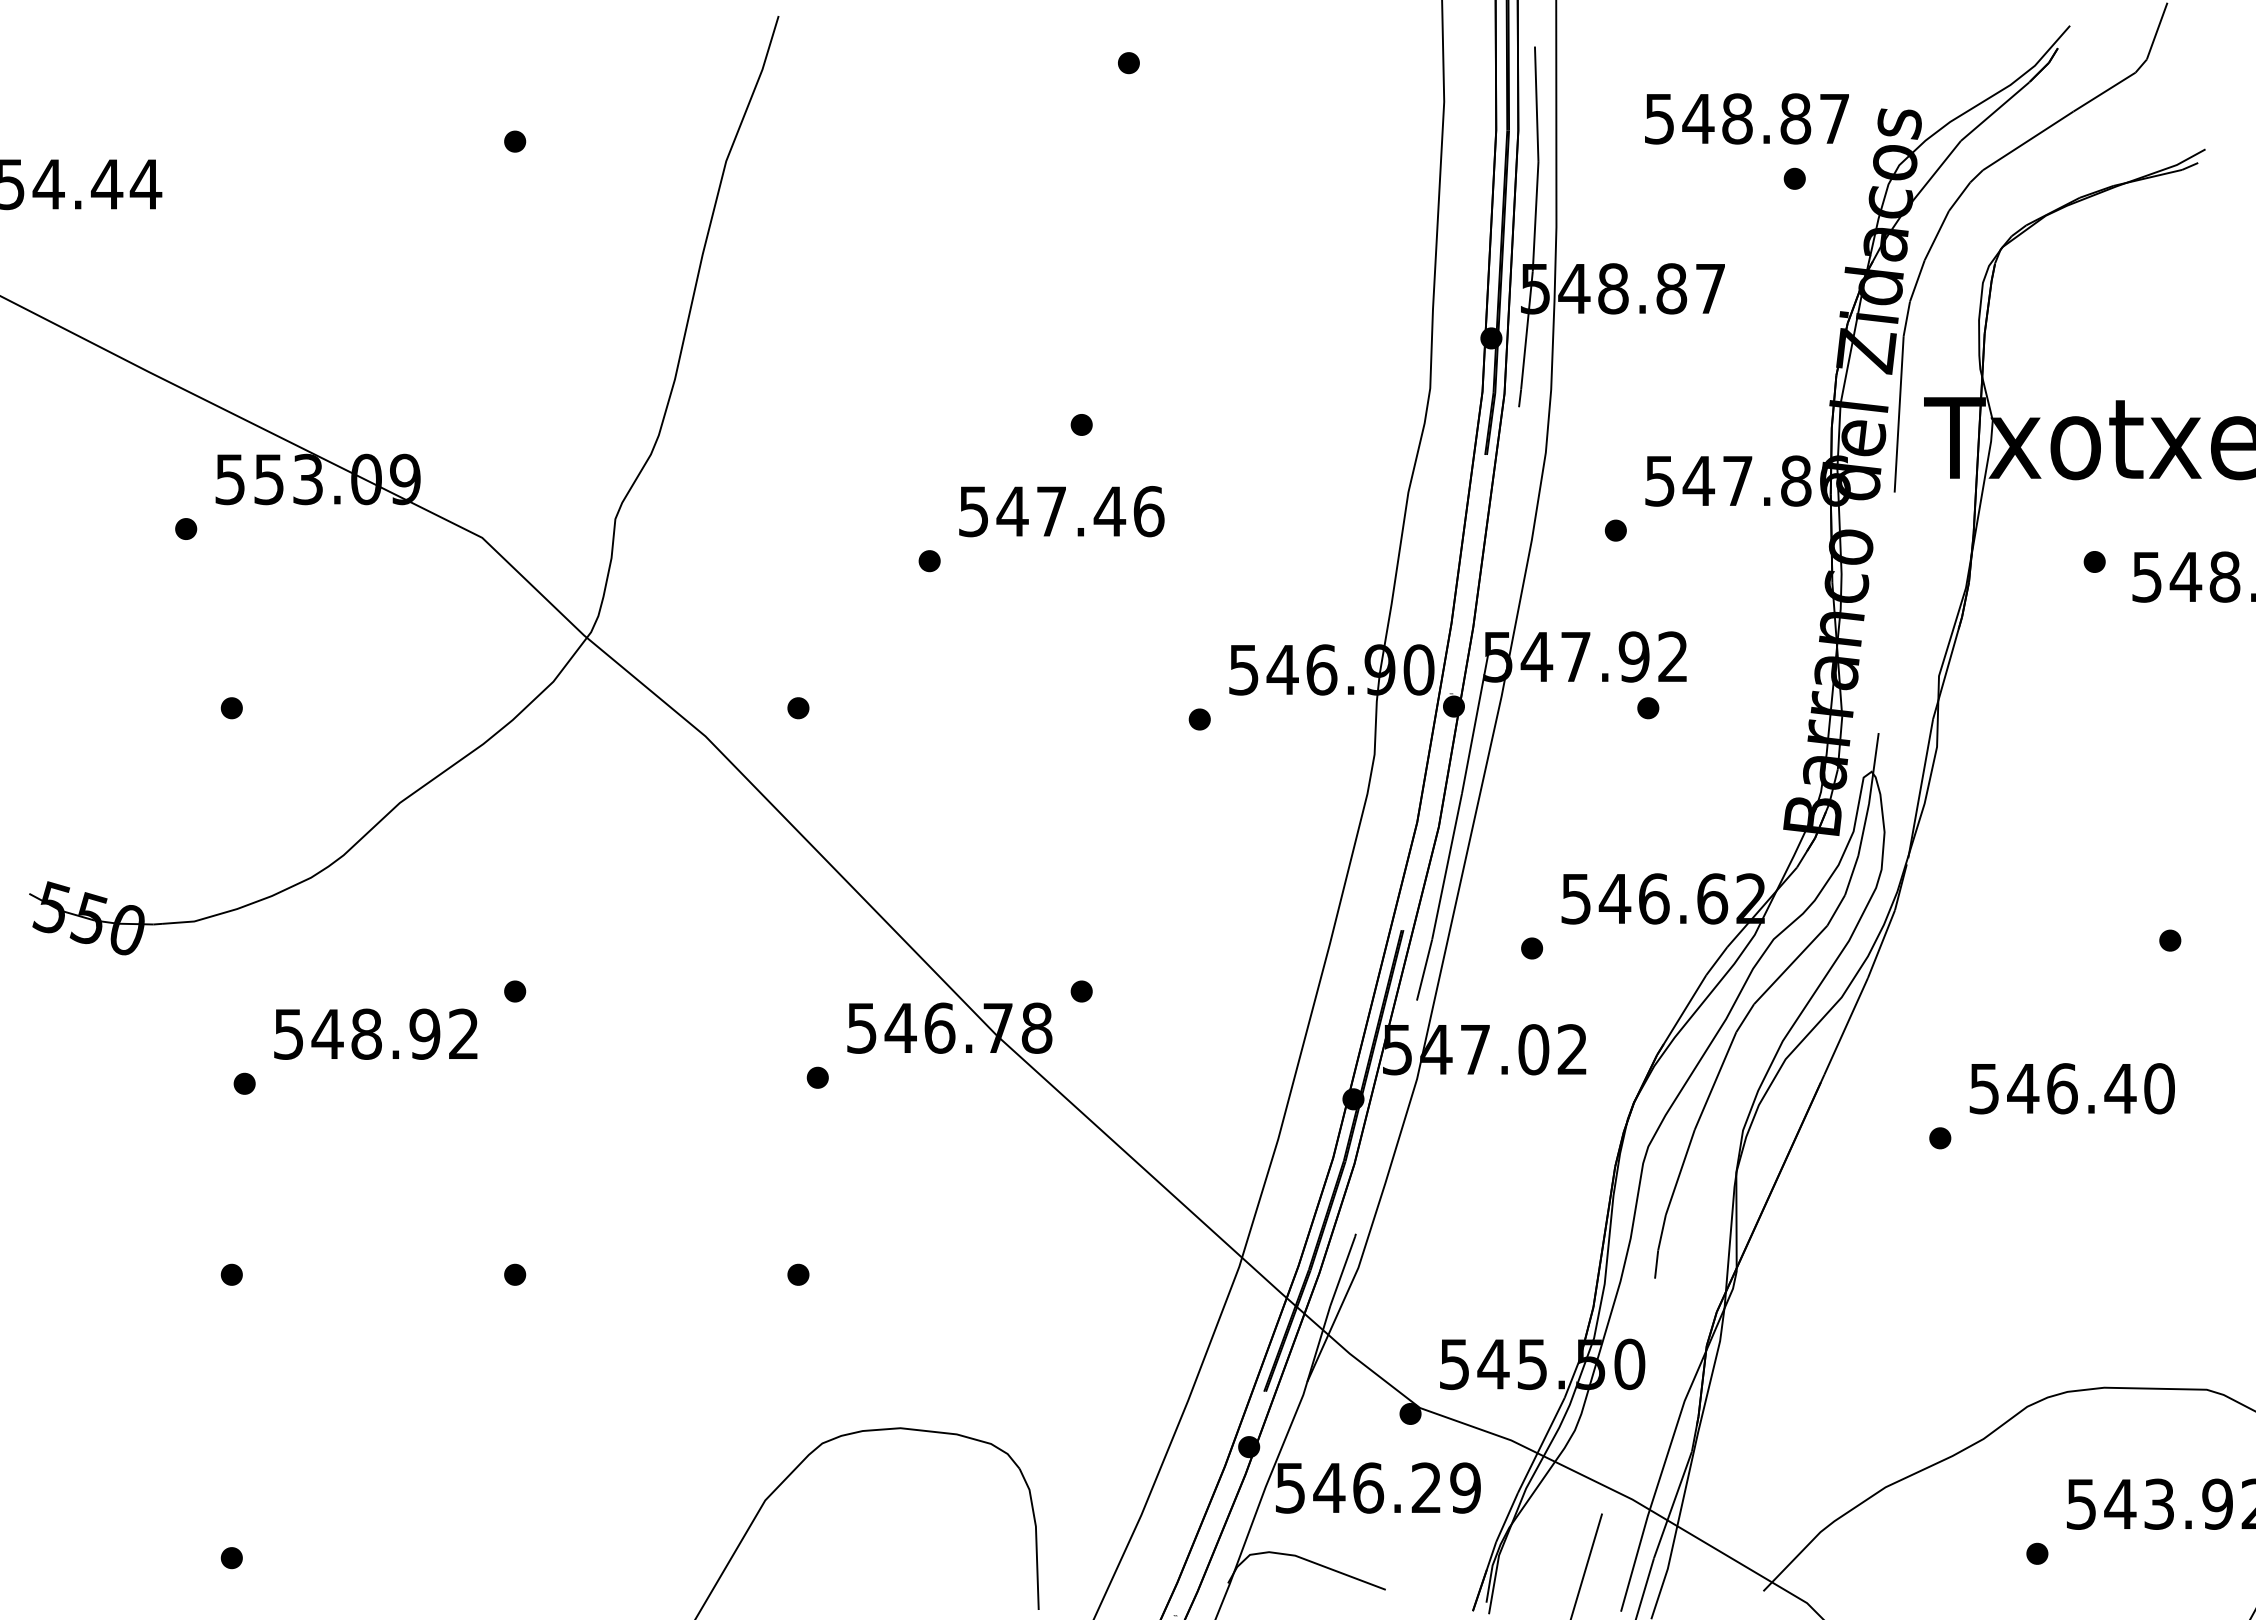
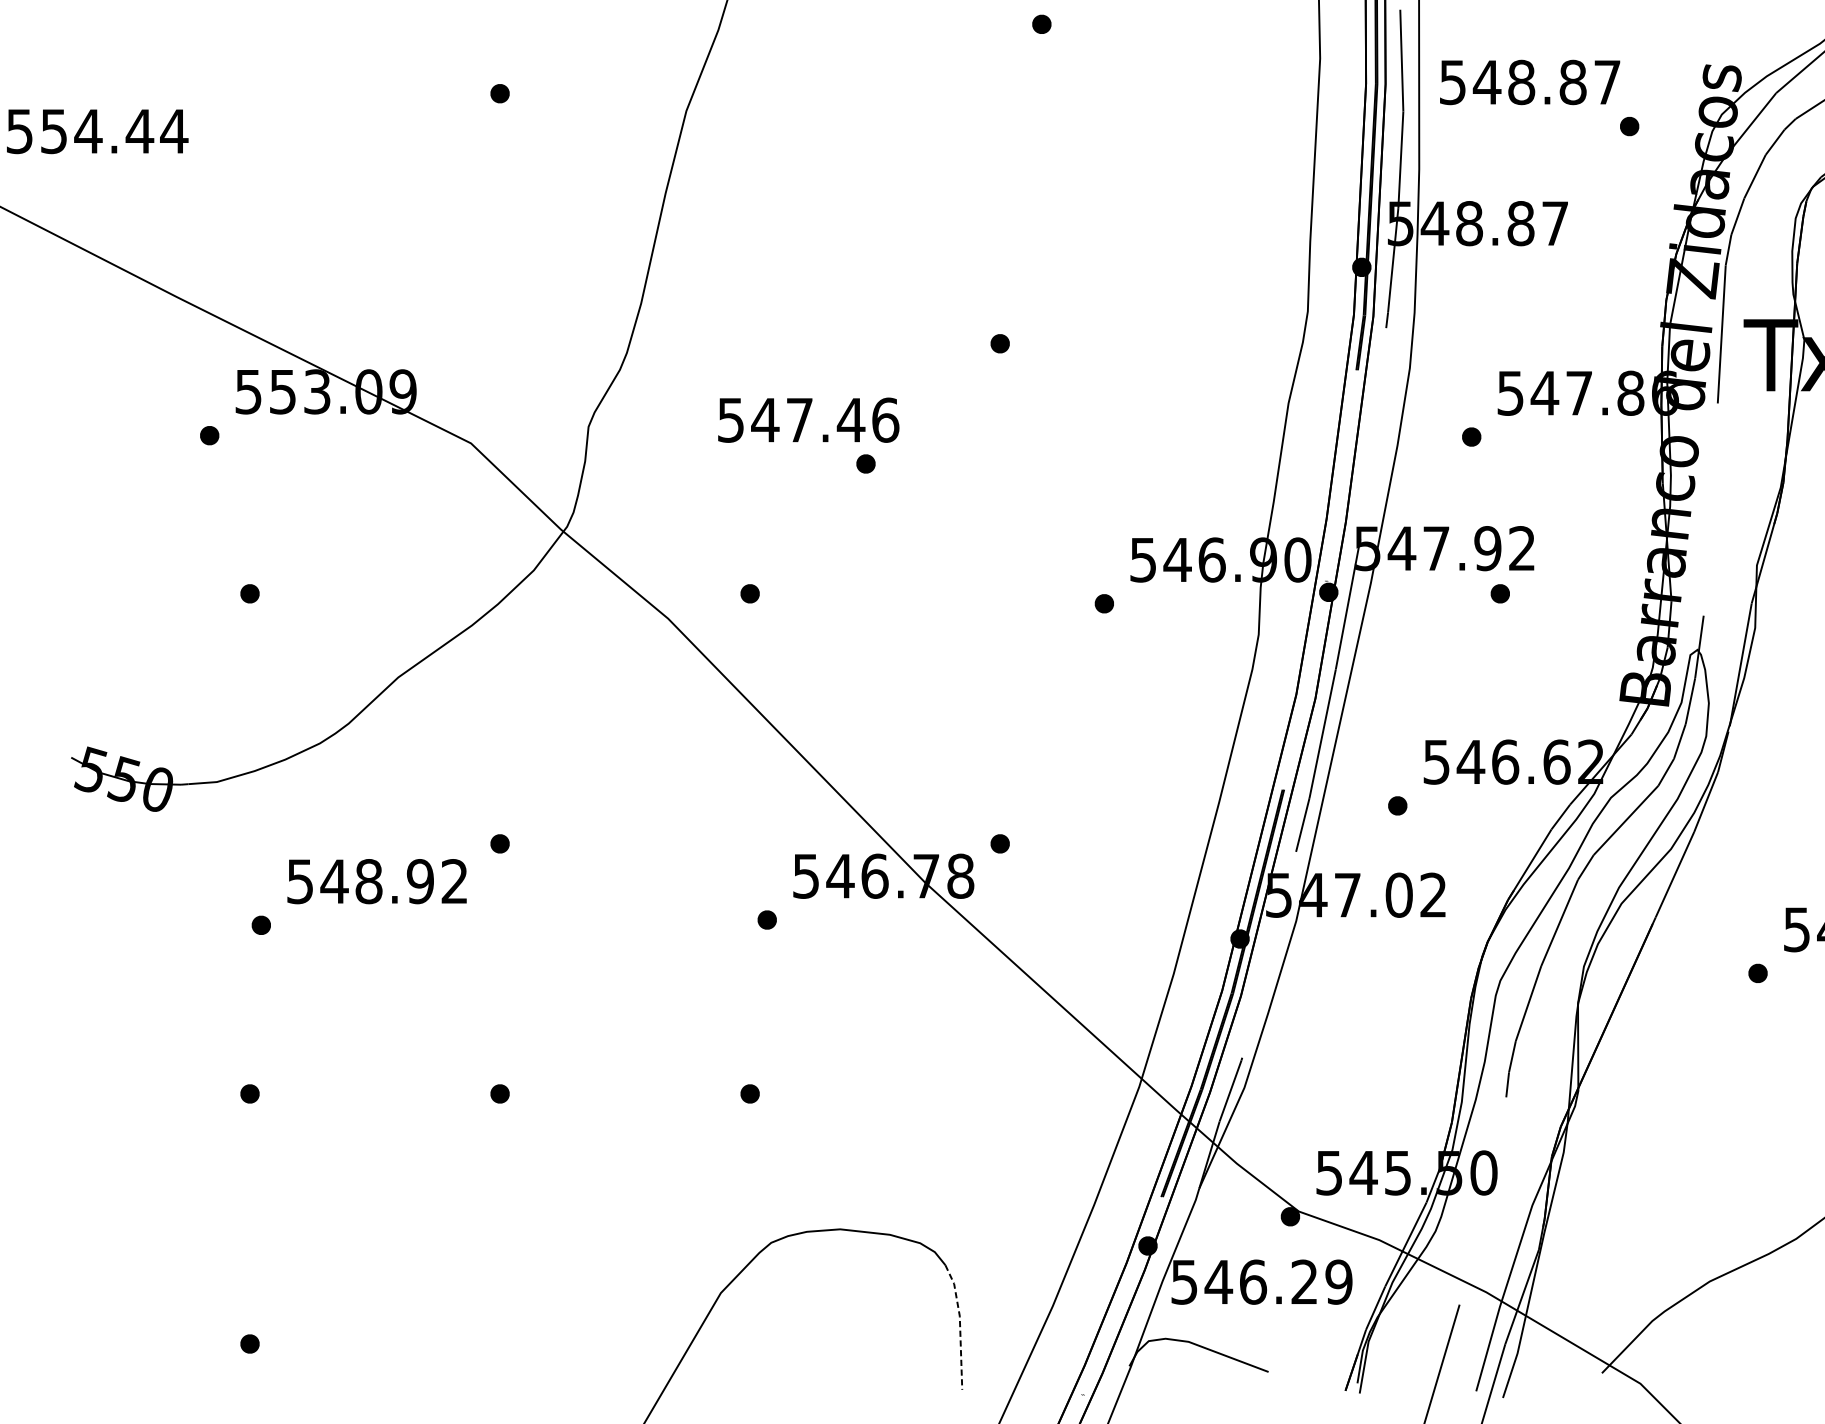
text: (1746, 118) -> (1529, 82), moved
text: (1061, 511) -> (808, 420), moved
line: (1036, 1536) -> (960, 1324), solid -> dashed

